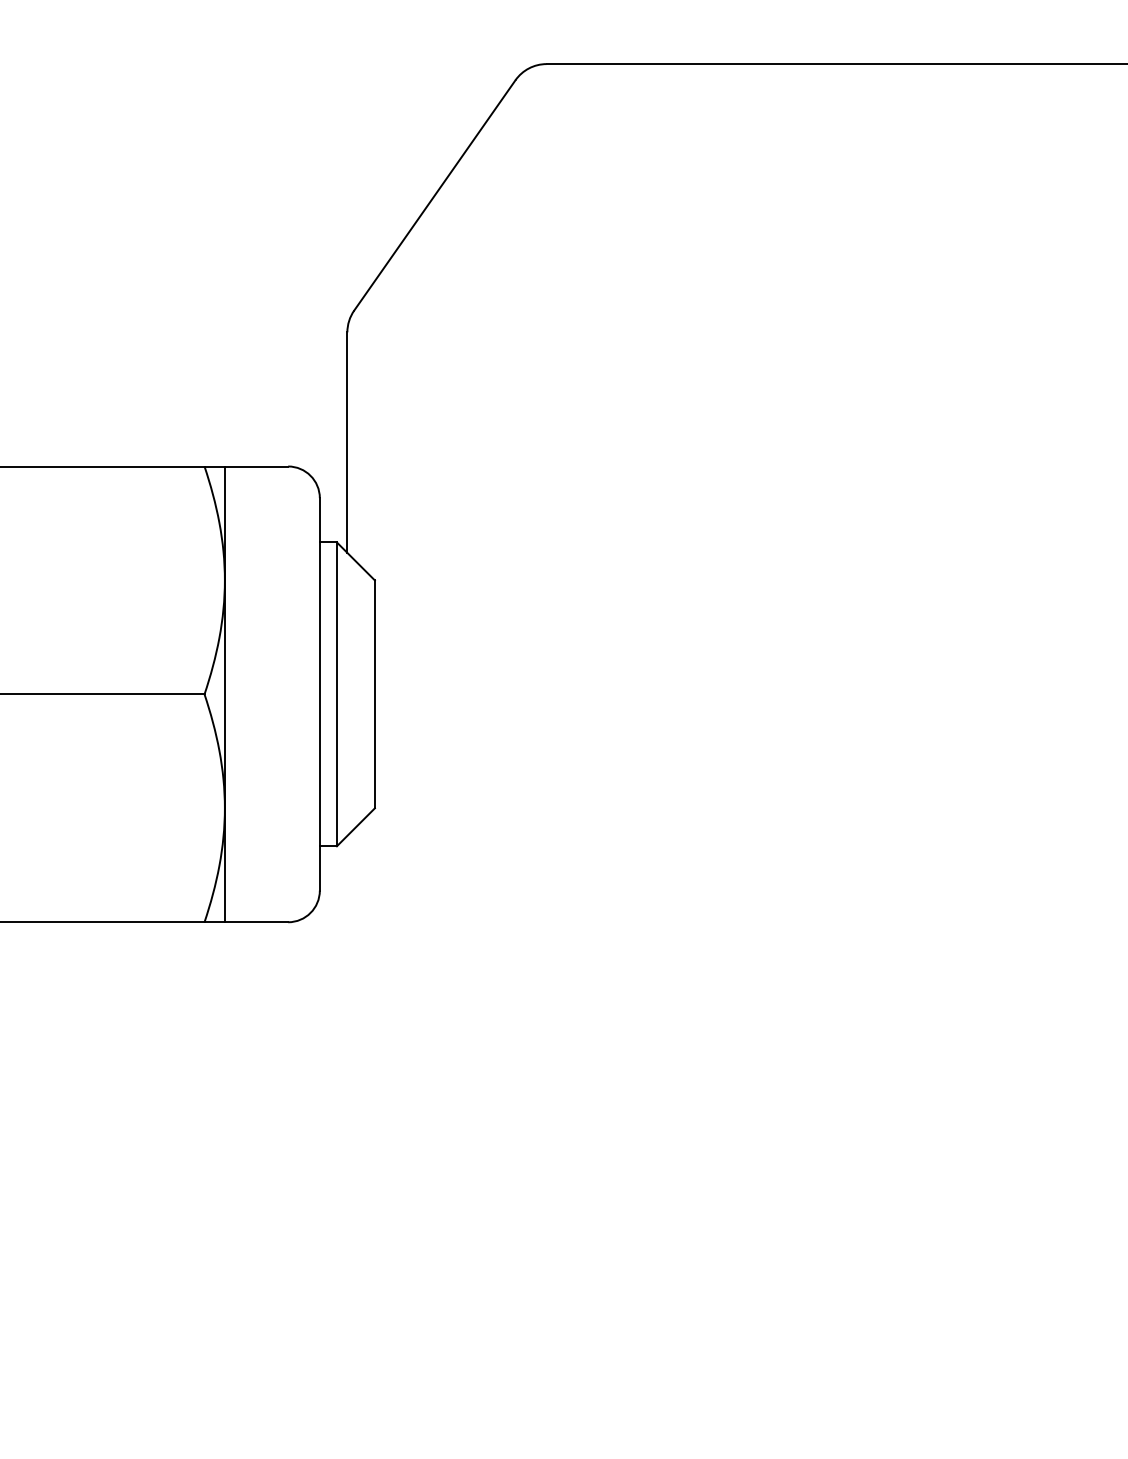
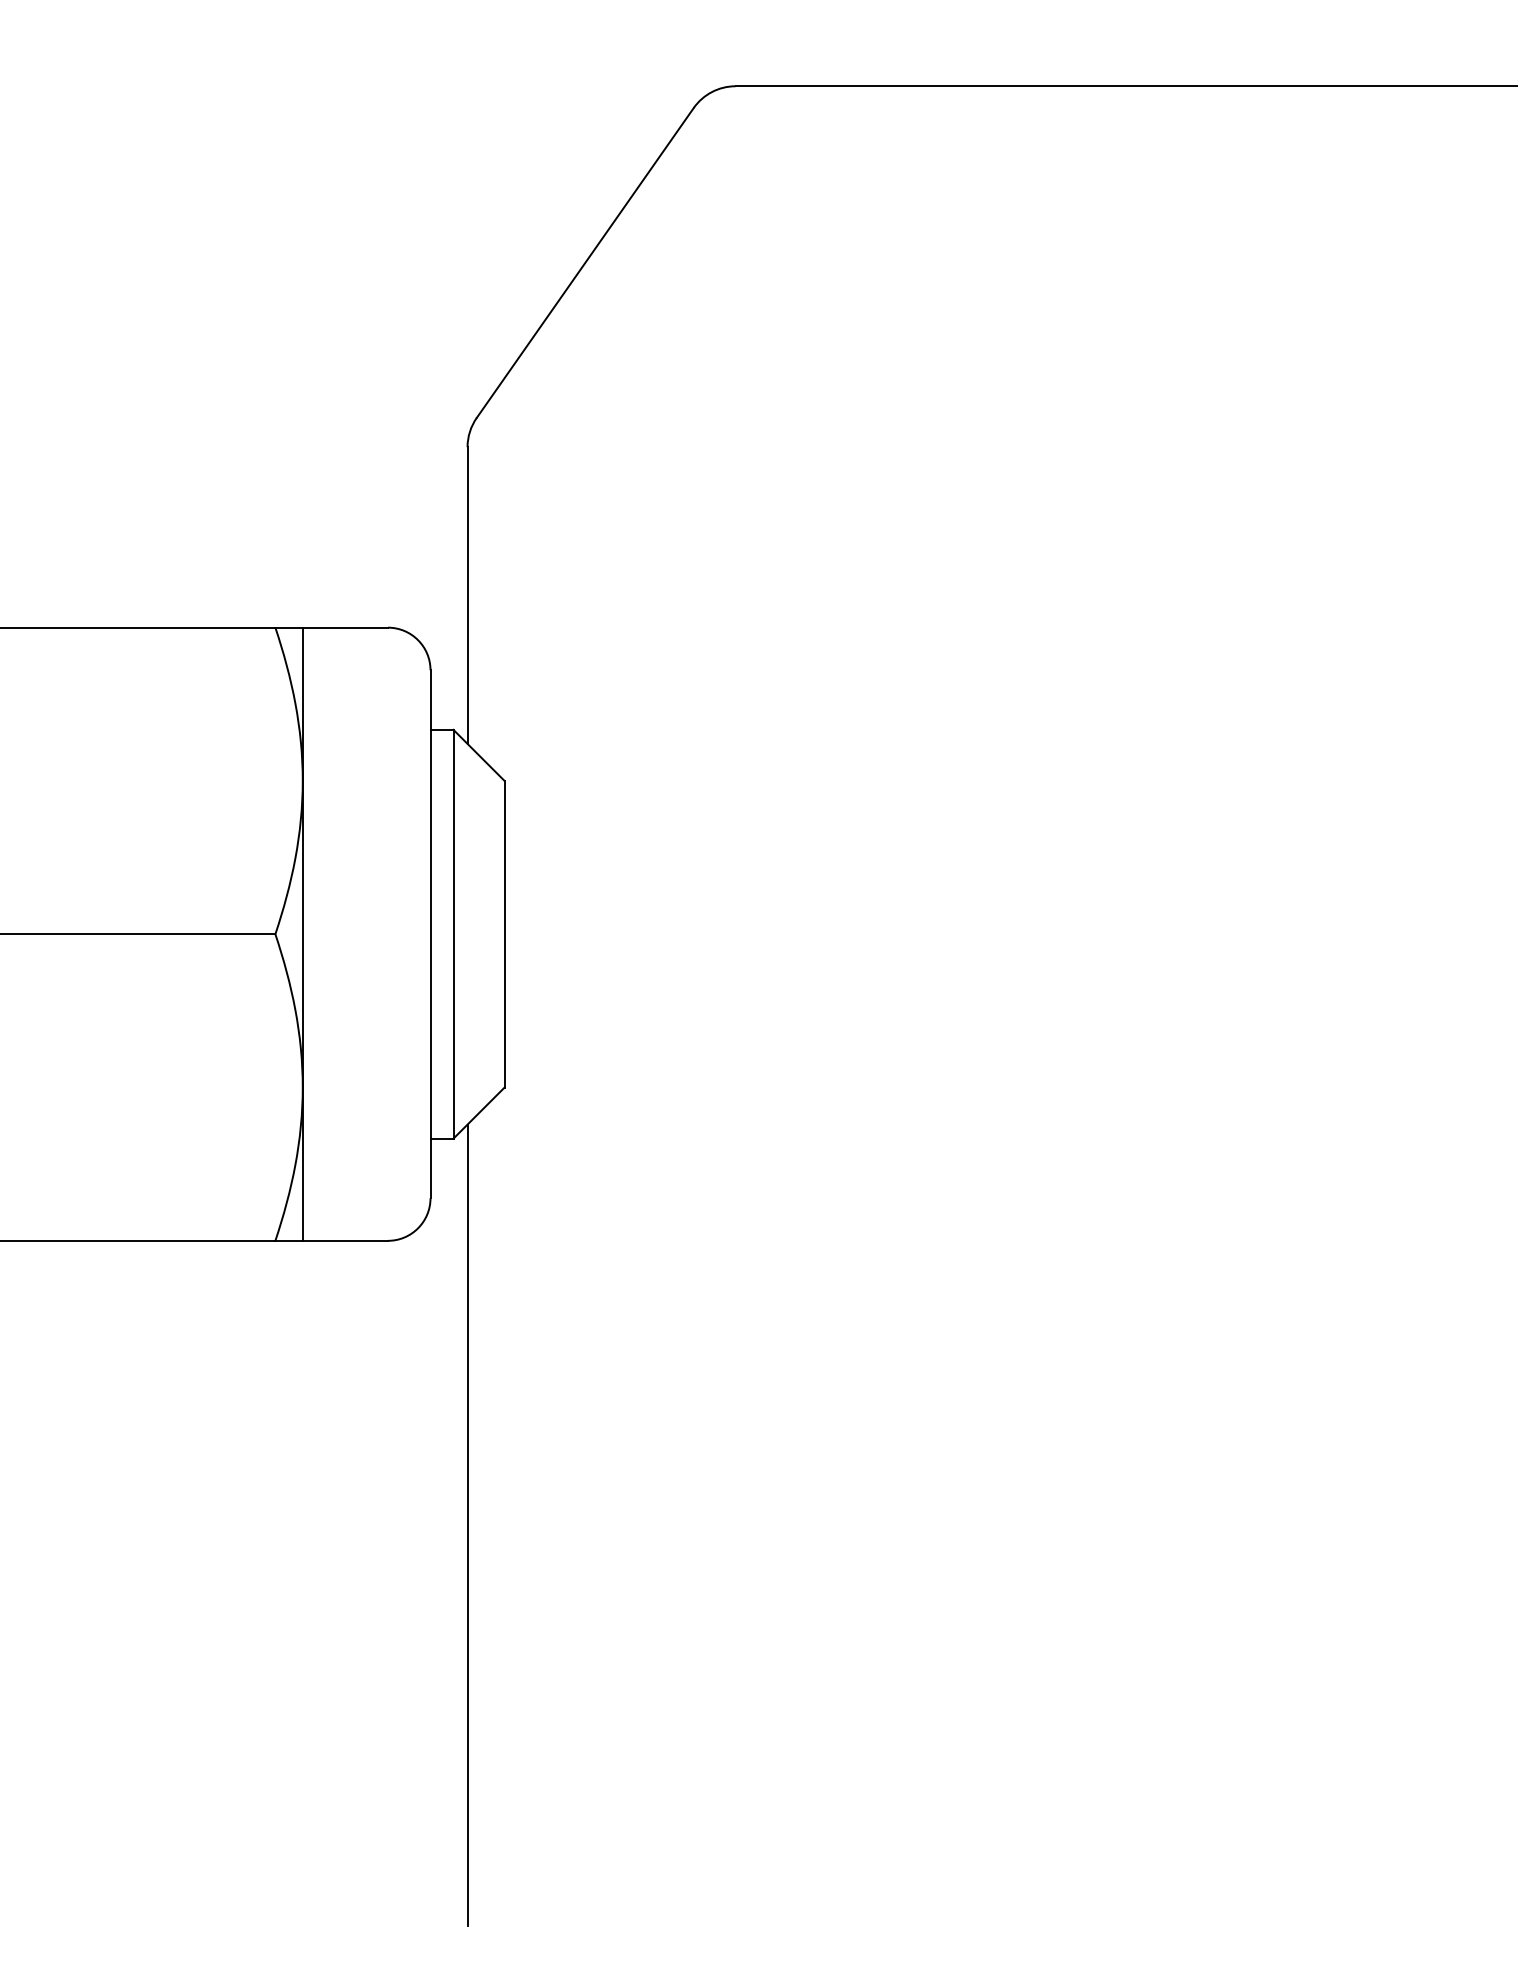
line: (347, 1133) -> (467, 1525), added

